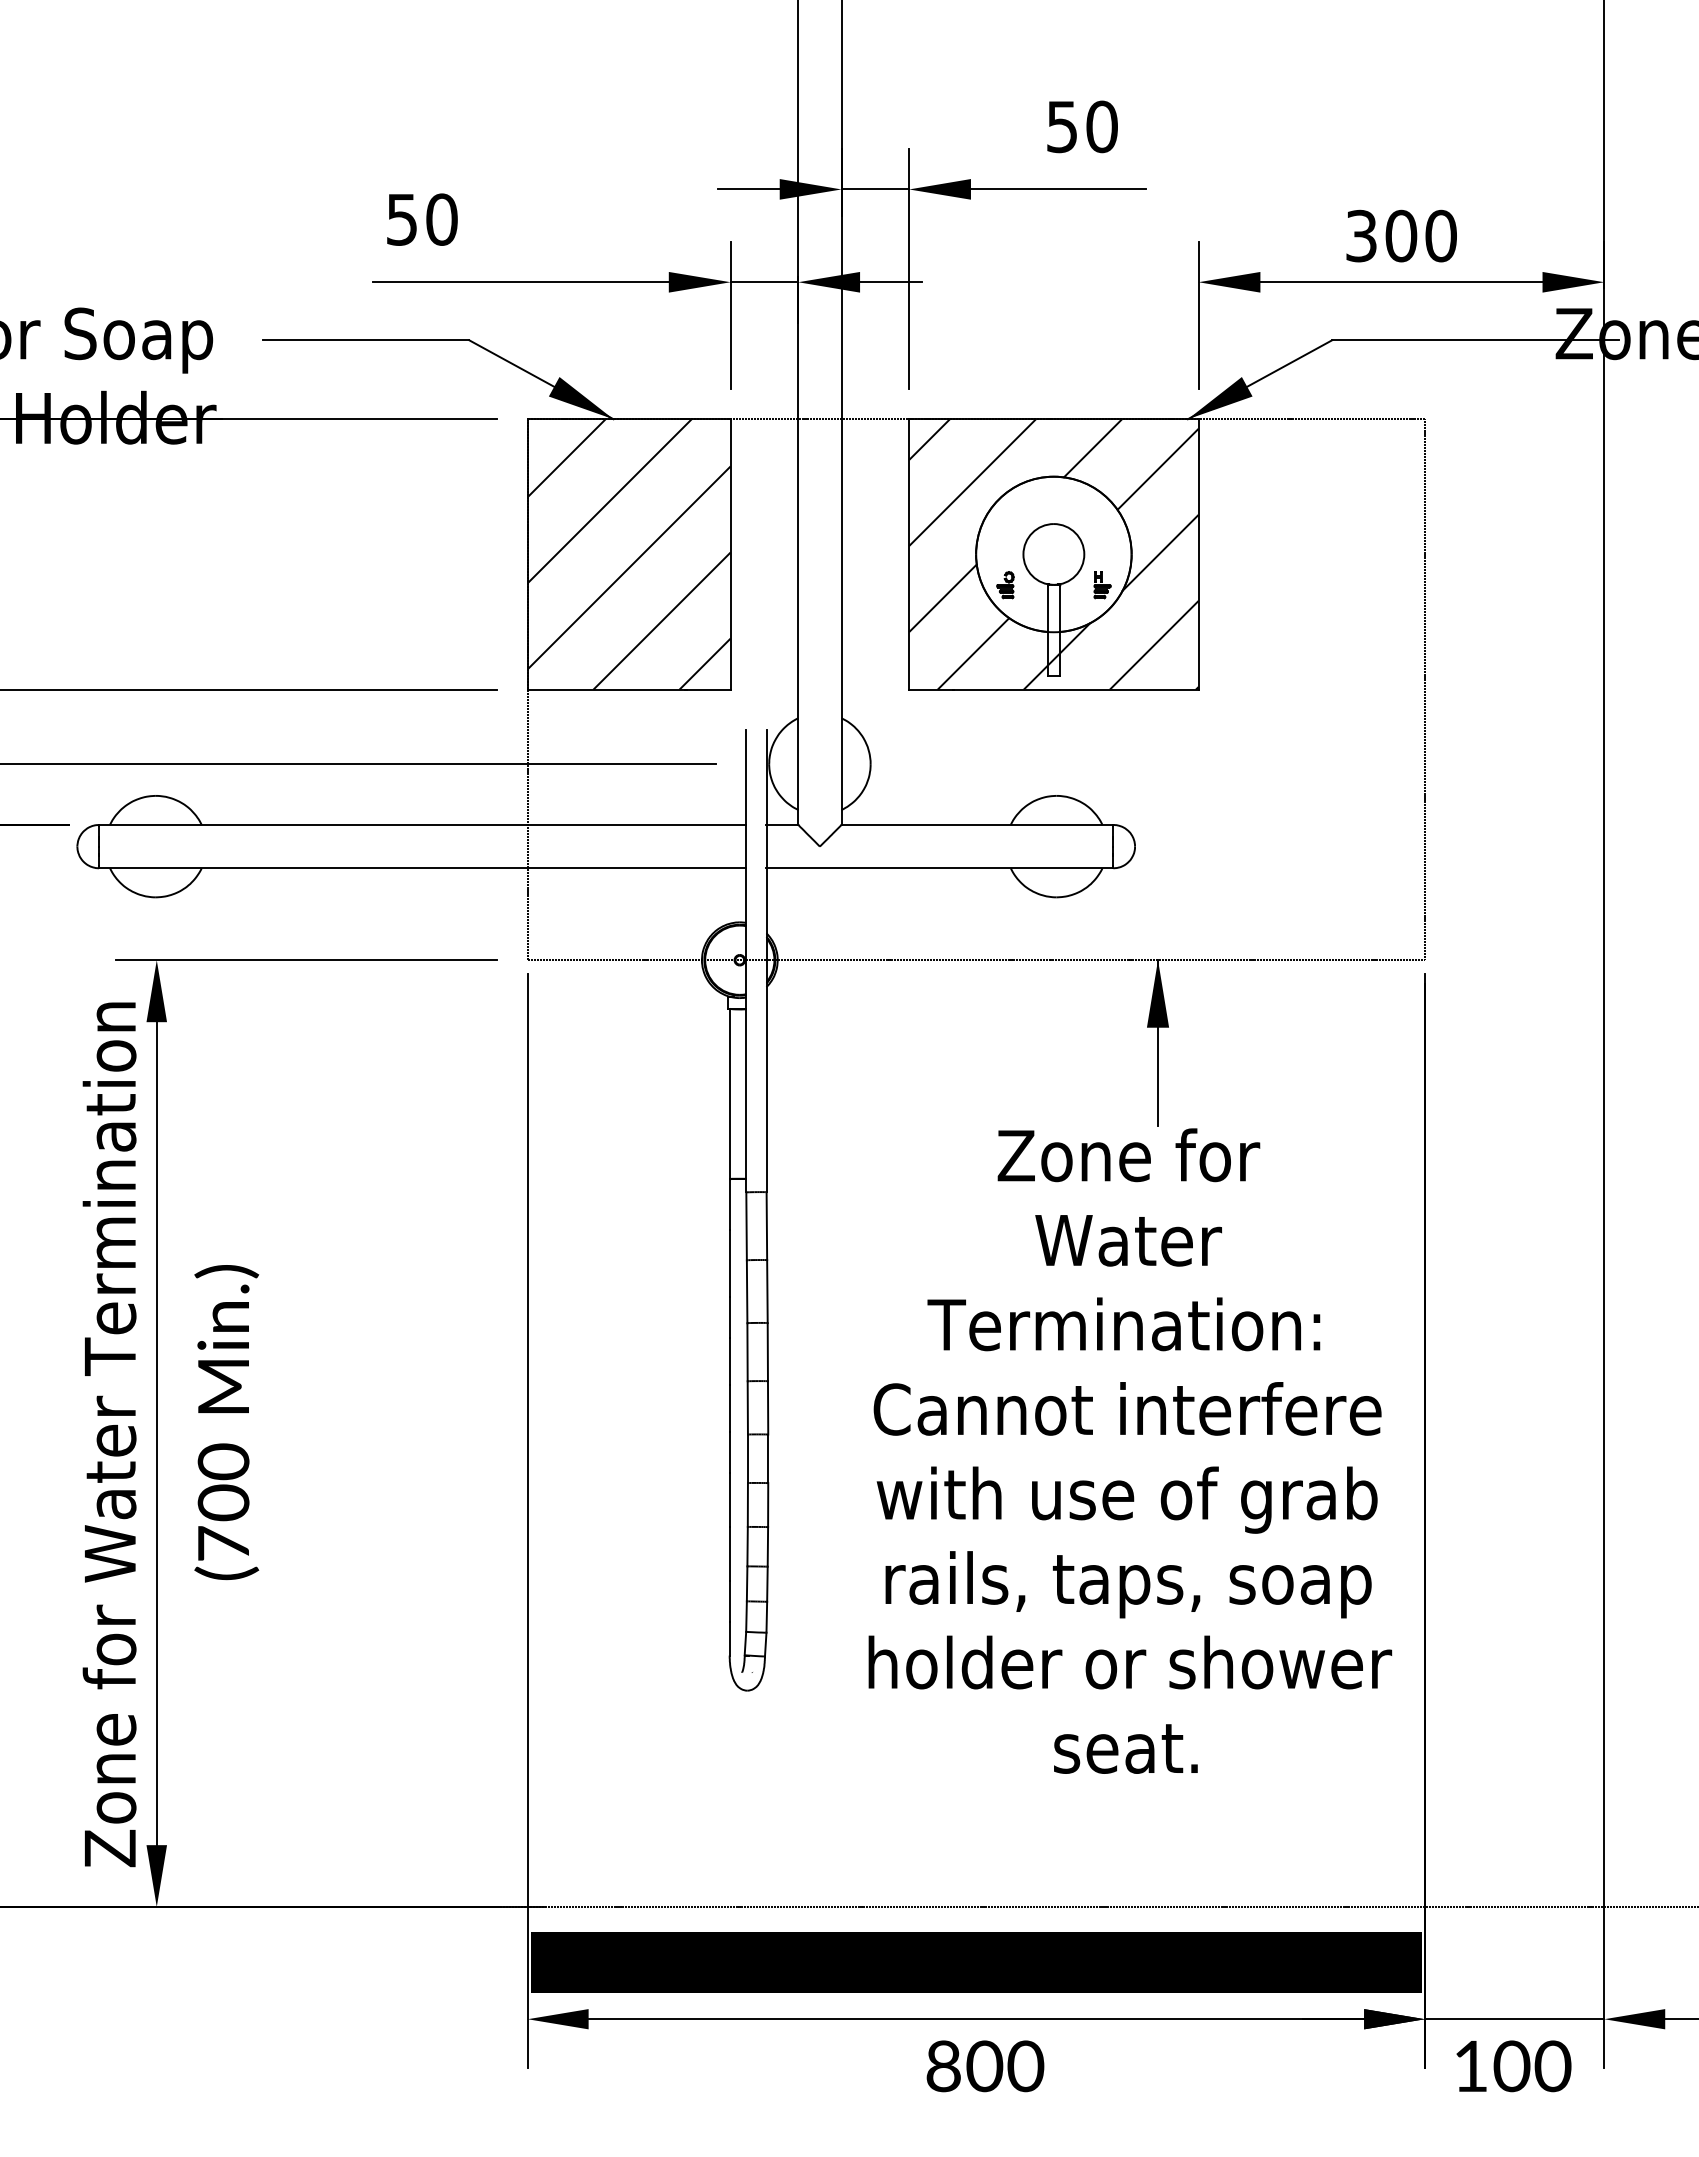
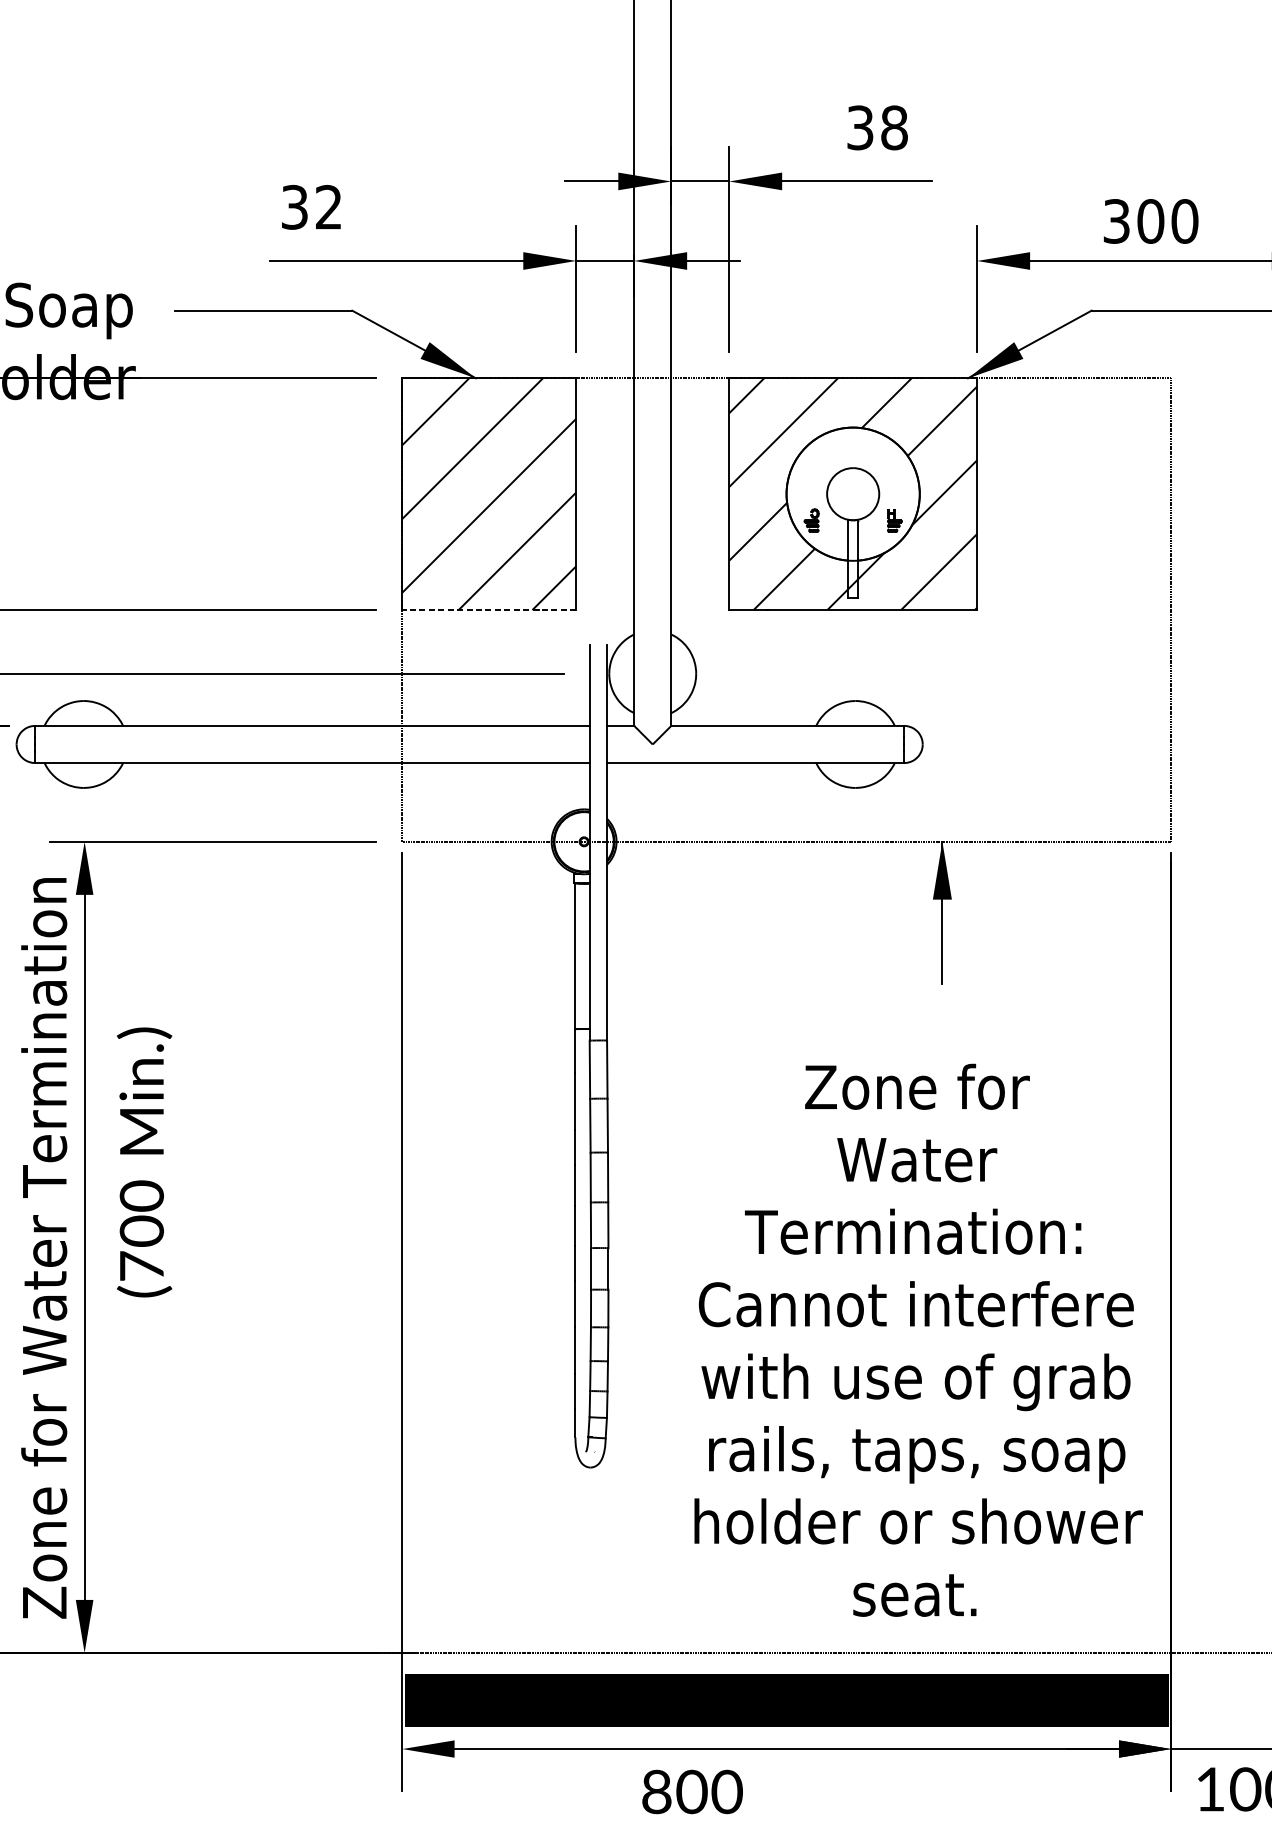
text: (1082, 126) -> (877, 127), 50 -> 38
text: (422, 219) -> (312, 207), 50 -> 32
line: (628, 689) -> (488, 609), solid -> dashed
text: (226, 1422) -> (144, 1162), moved
text: (1130, 1450) -> (918, 1339), moved
text: (985, 2066) -> (692, 1792), moved

